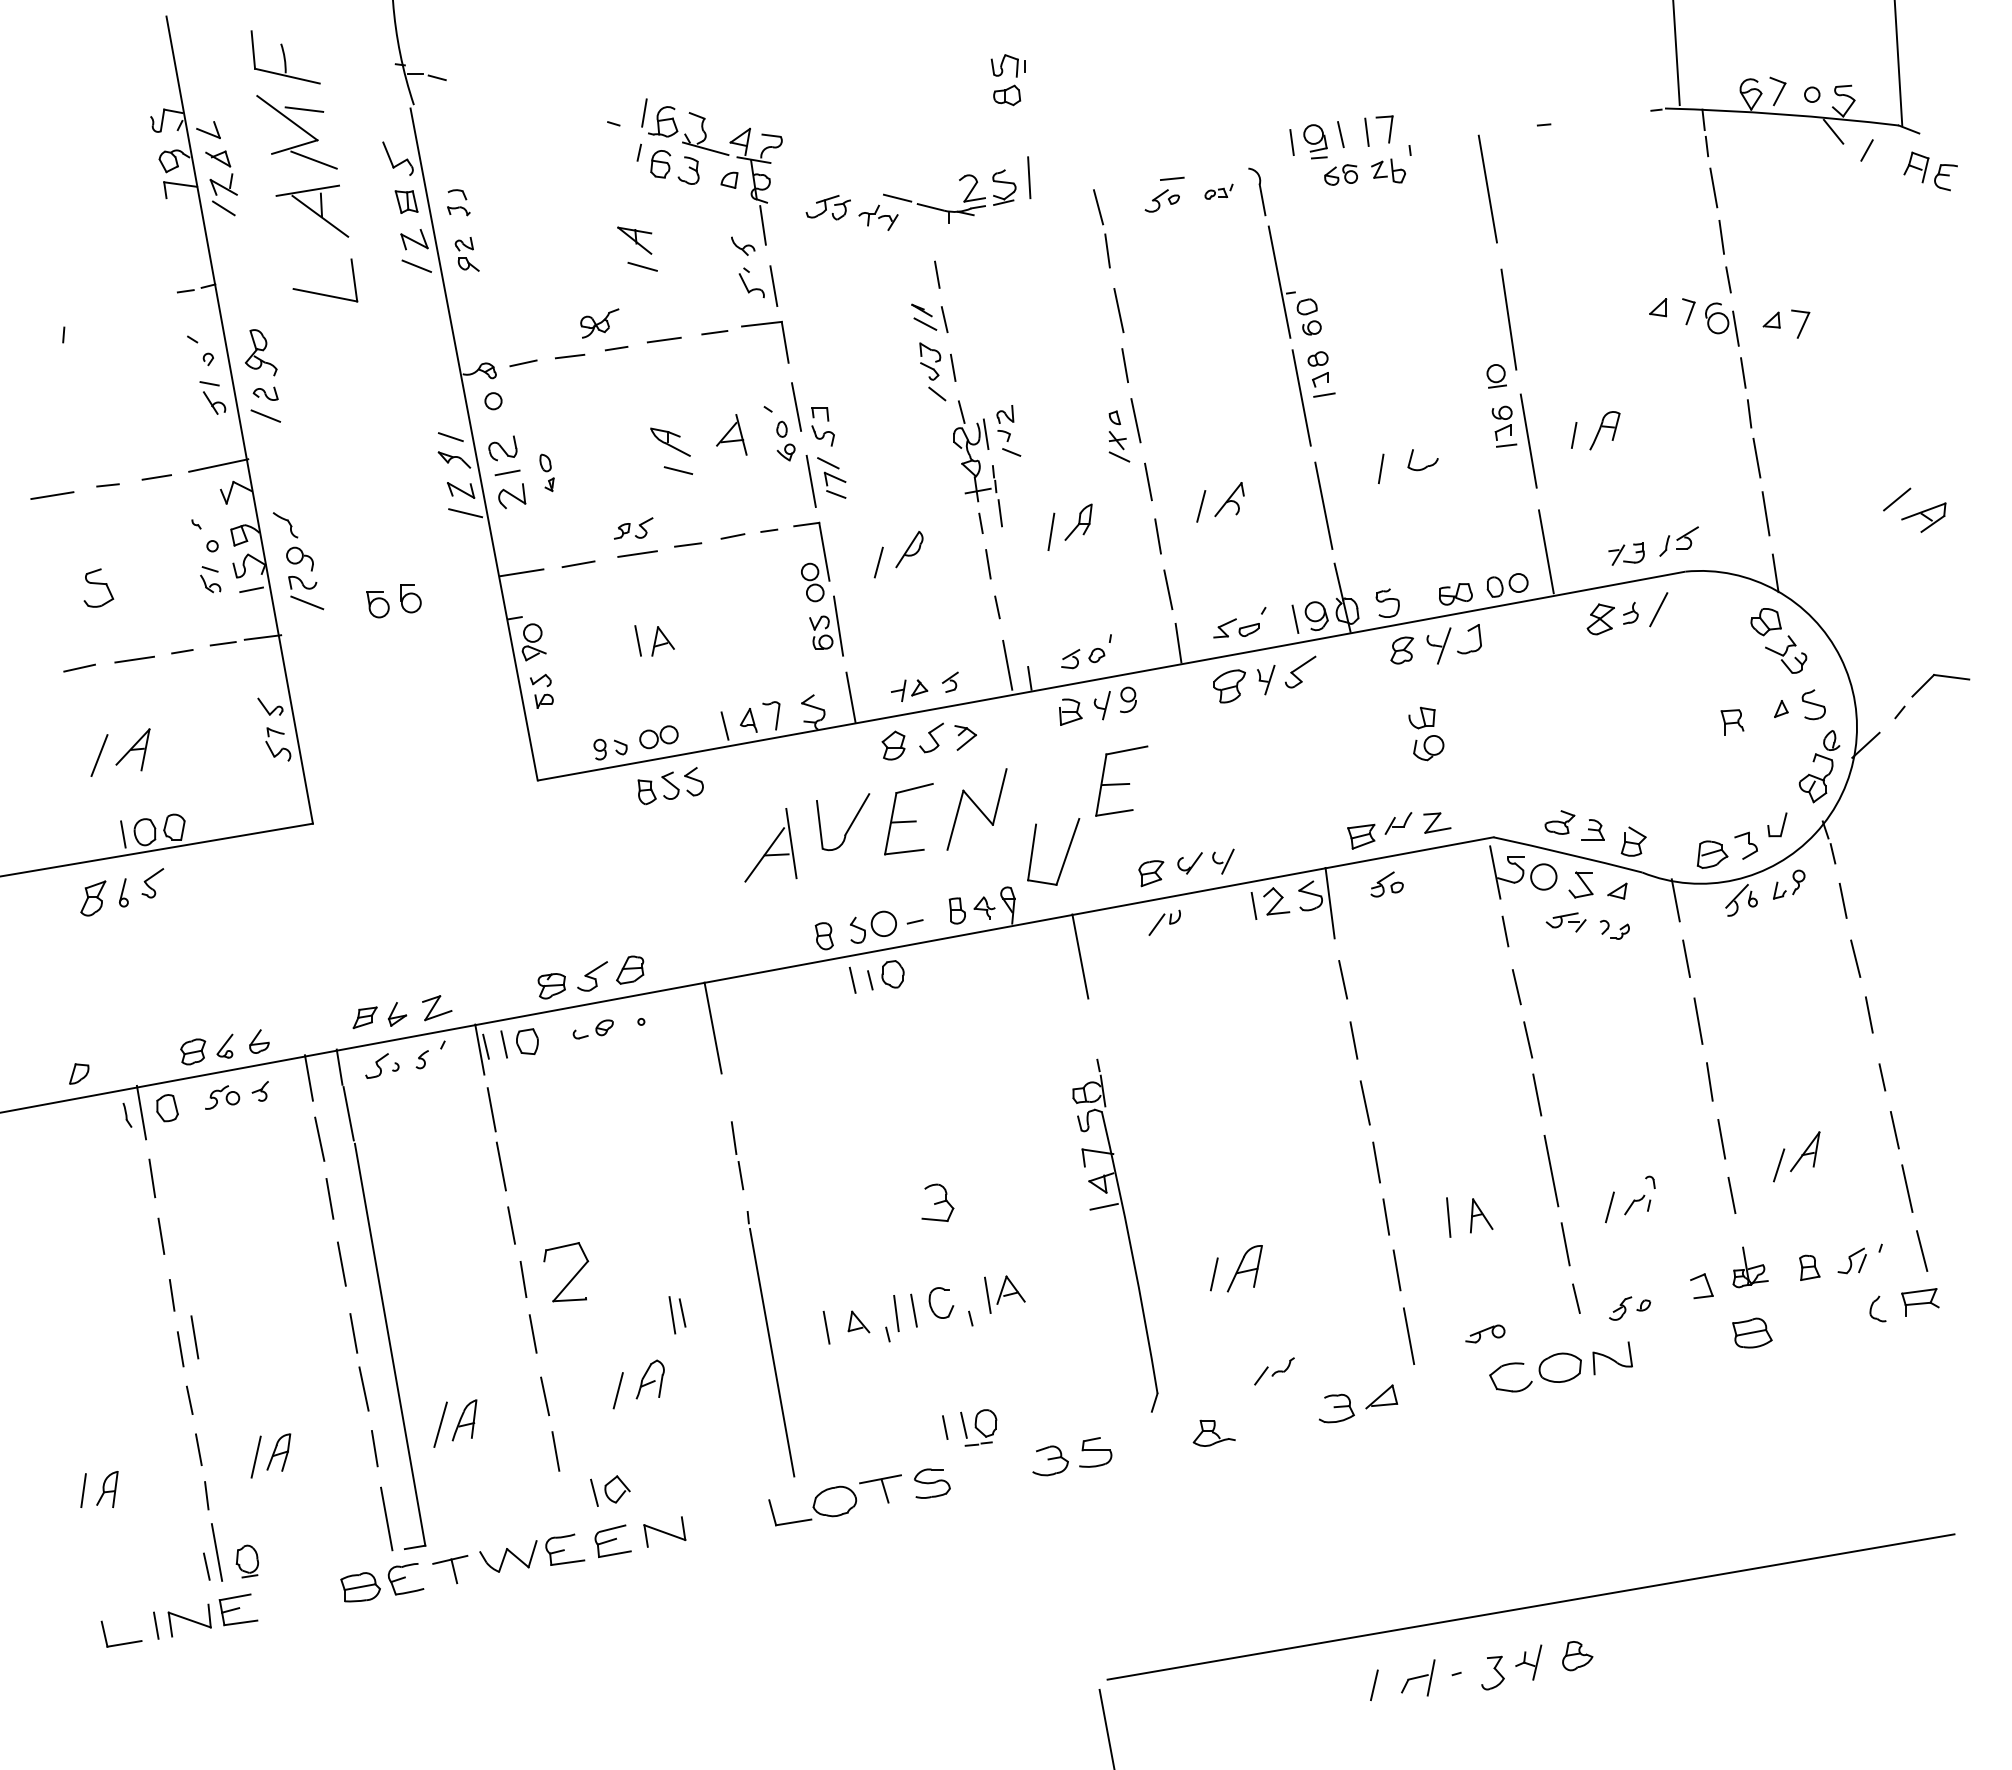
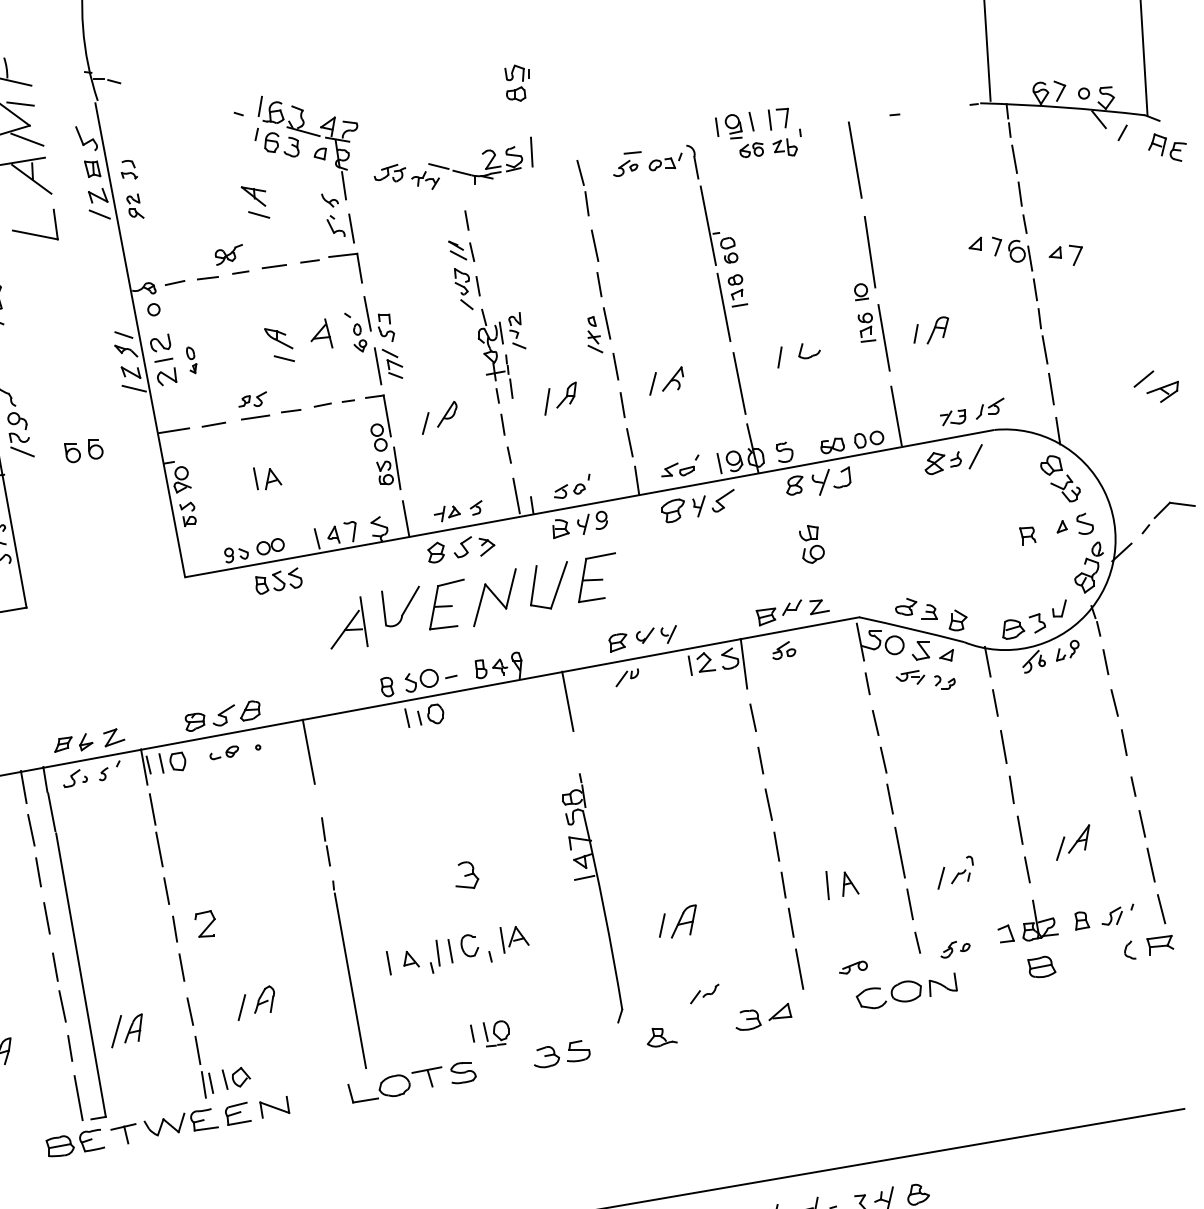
part: (1218, 191) -> (665, 161), size x1.67
part: (1065, 855) -> (557, 587), moved
part: (1750, 1267) -> (1040, 920), size x1.43
part: (565, 1271) -> (204, 923), size x0.62
part: (677, 1315) -> (207, 1085), moved

